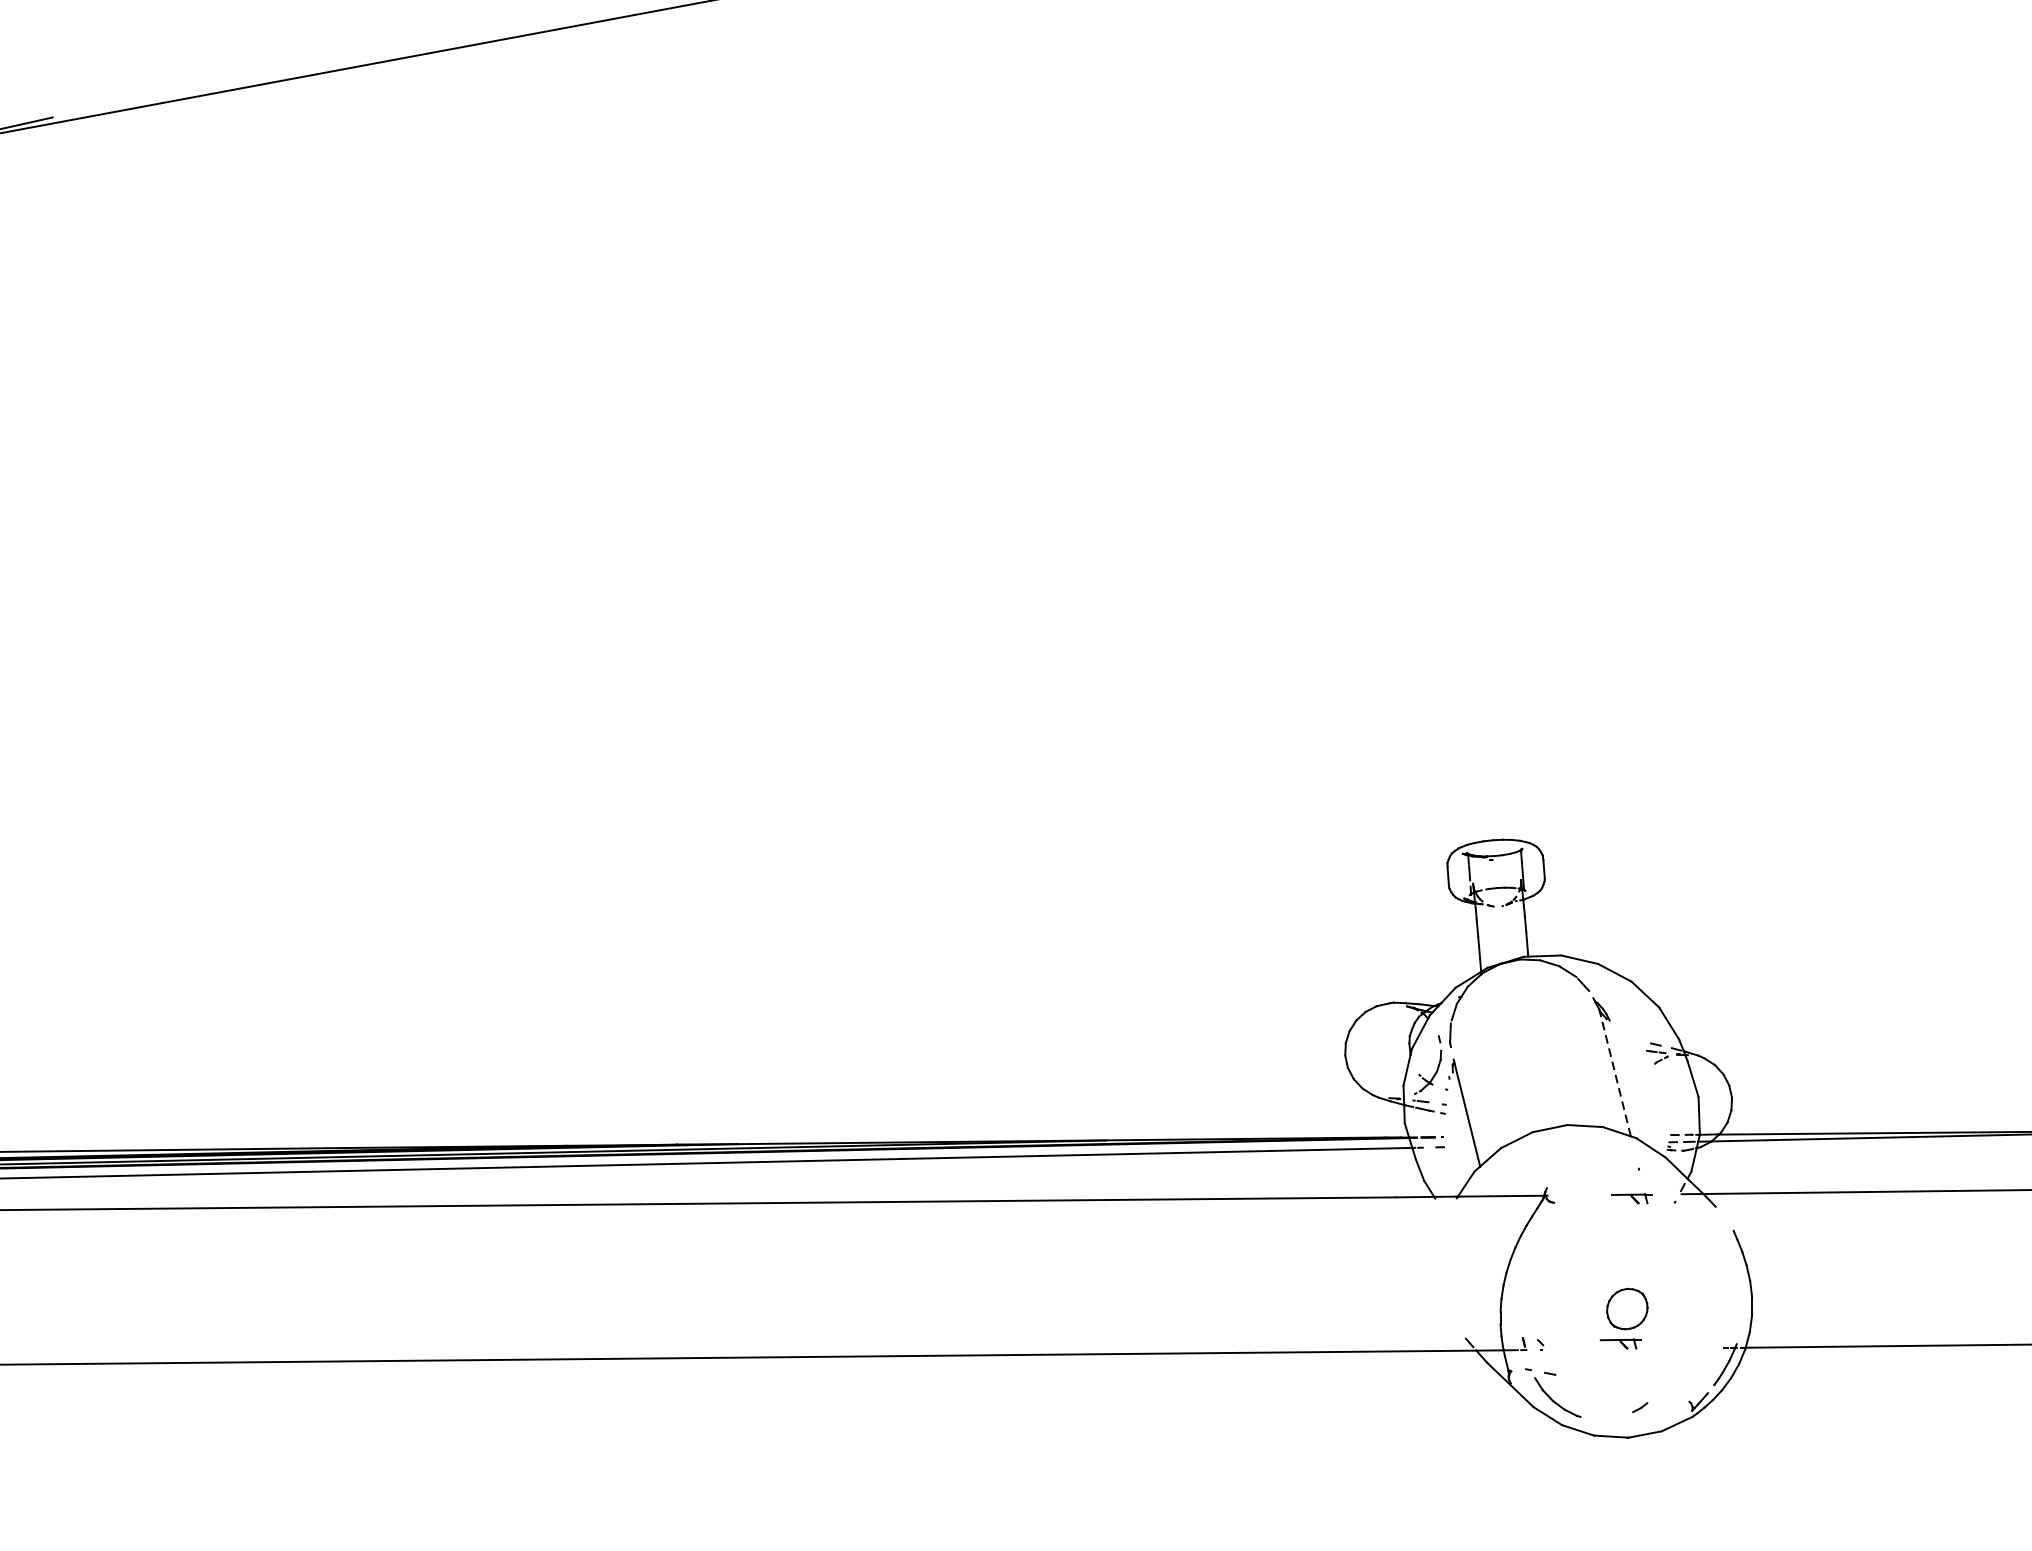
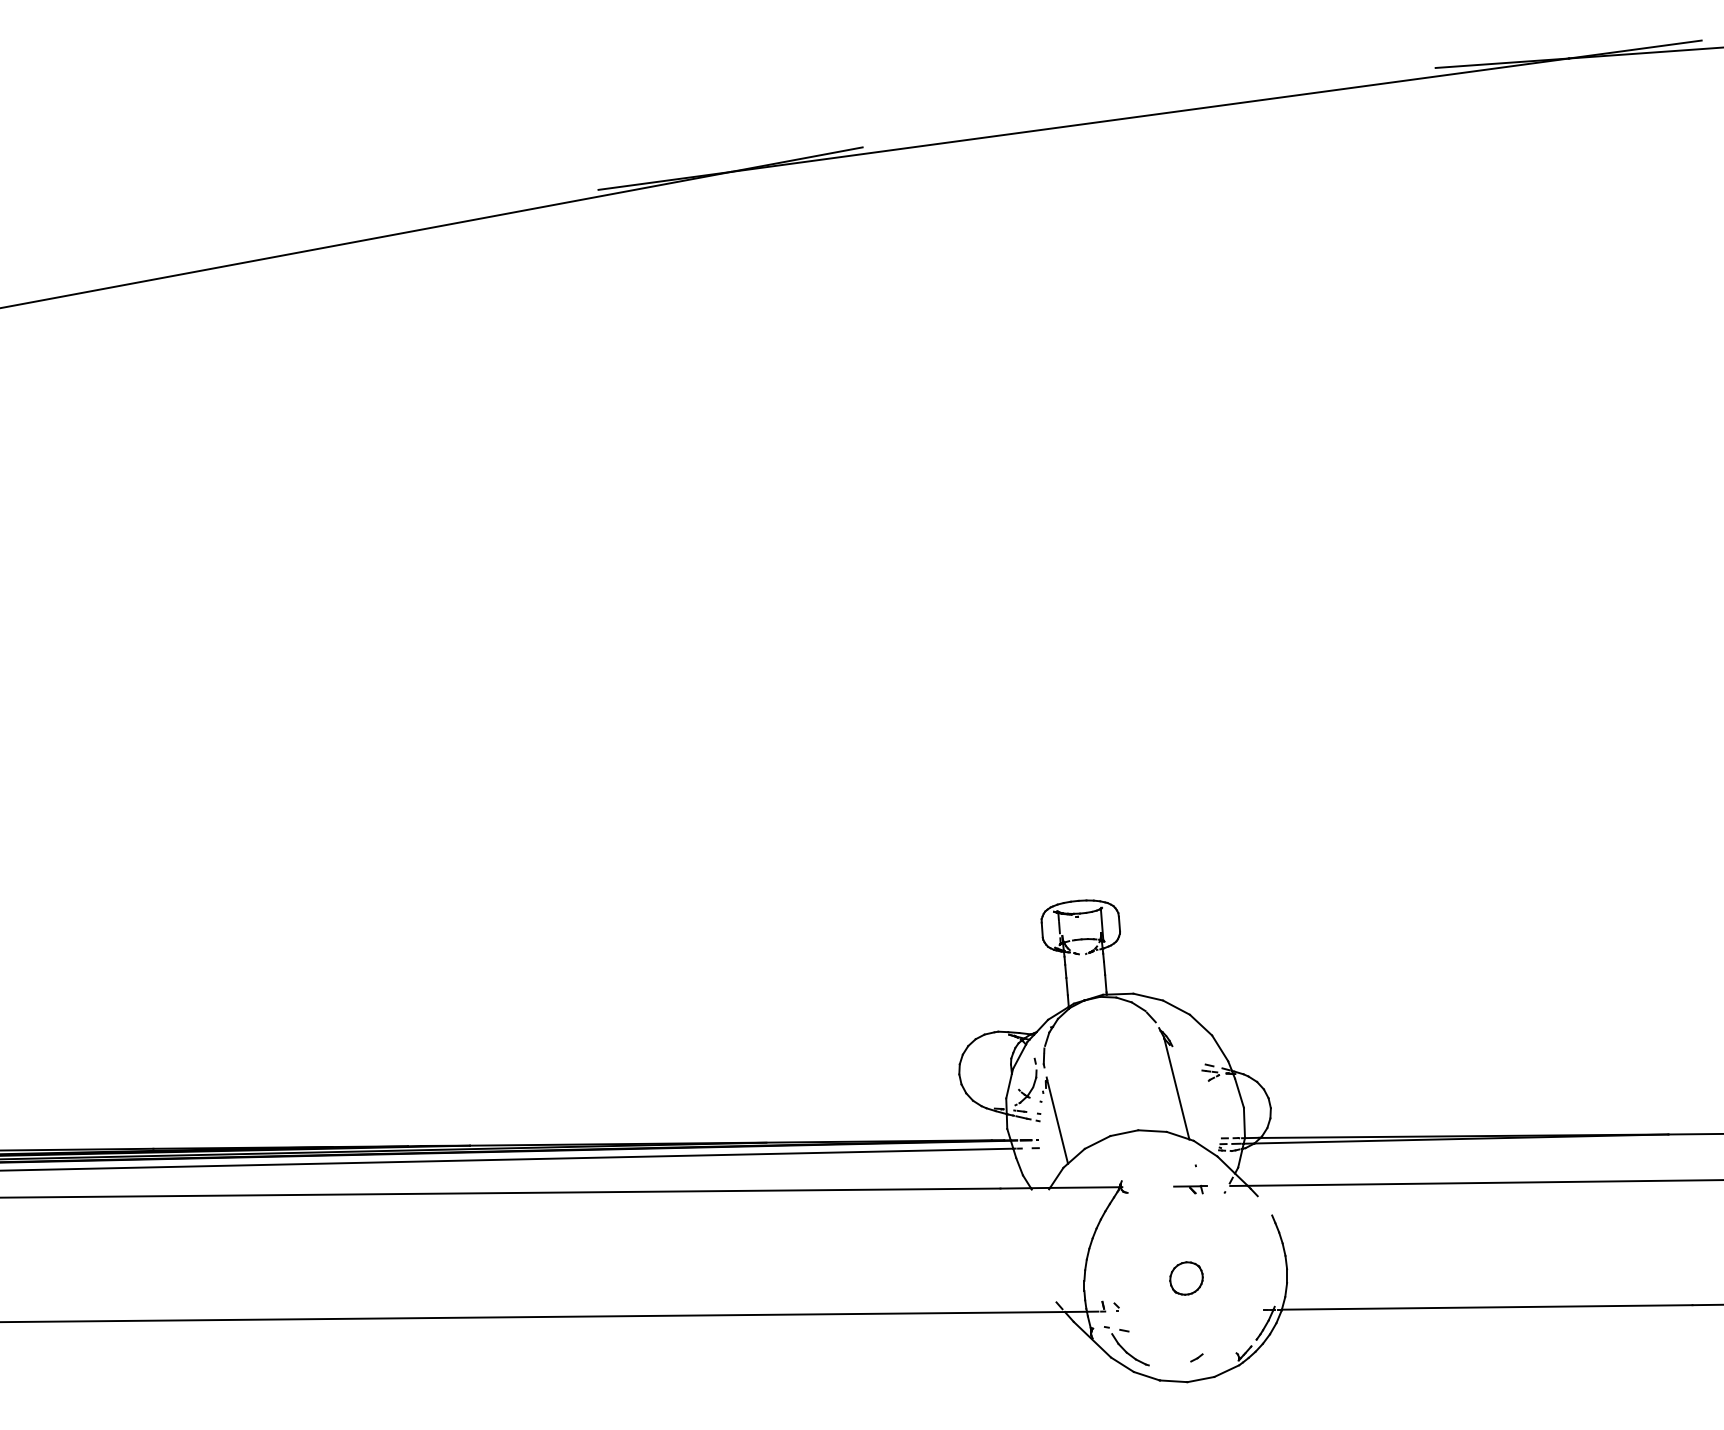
line: (1614, 1074) -> (1176, 1089), dashed -> solid
part: (1621, 1343) -> (1181, 1306), removed

